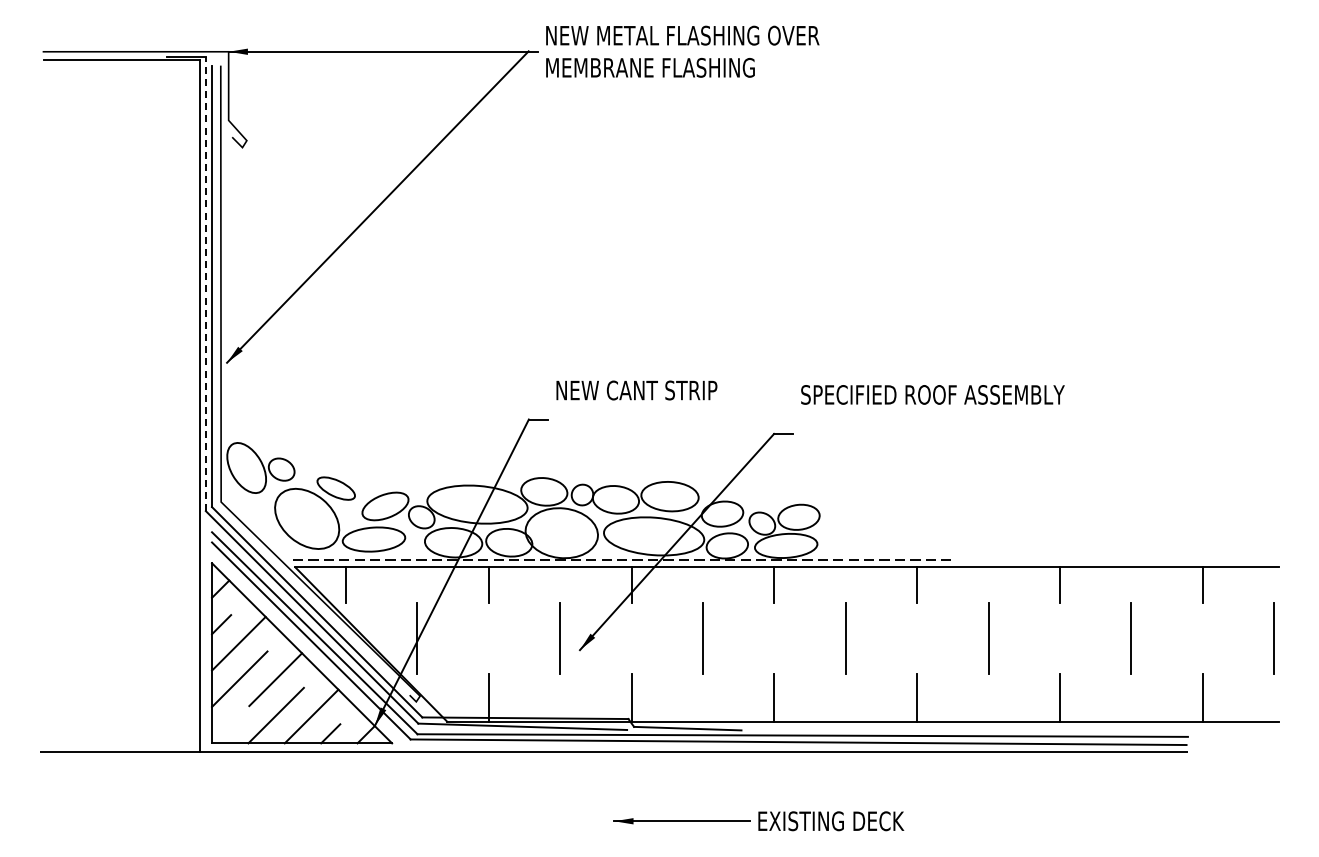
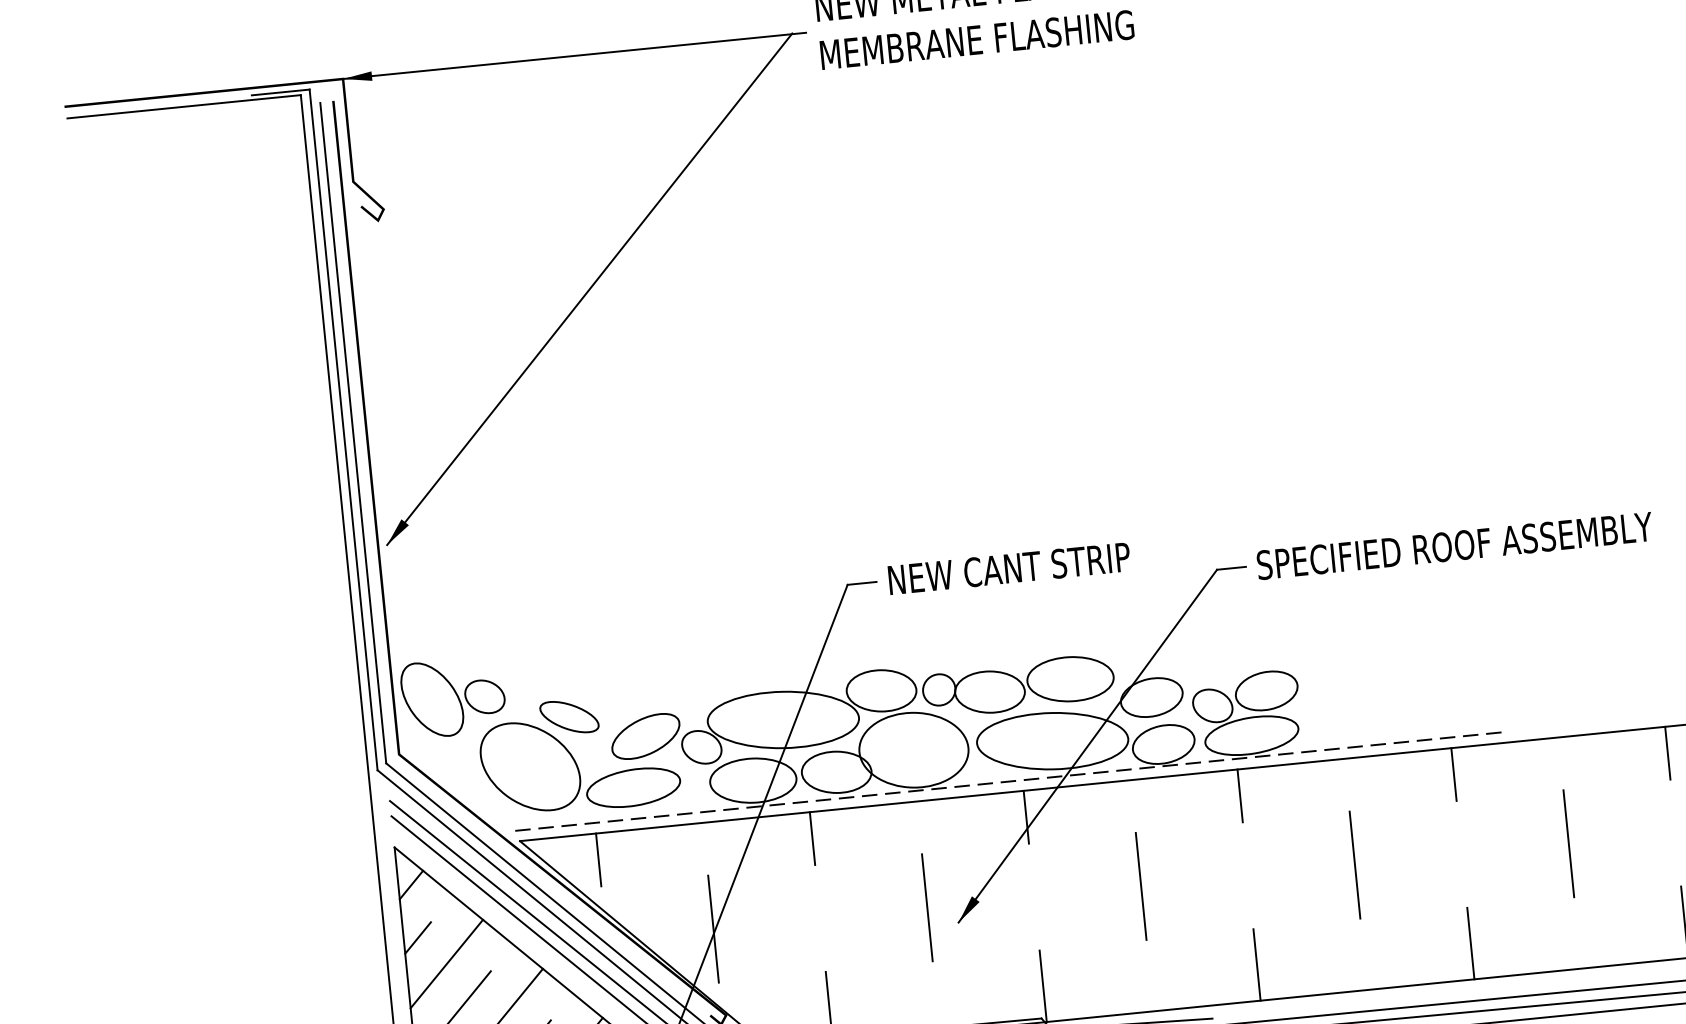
line: (205, 283) -> (343, 429), dashed -> solid
text: (636, 390) -> (1008, 568), moved
text: (932, 394) -> (1454, 545), moved

